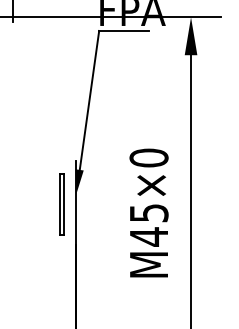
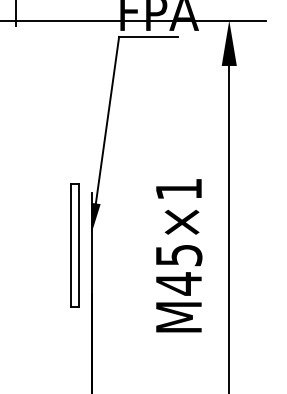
text: (148, 158) -> (178, 189), M45×0 -> M45×1
part: (61, 204) -> (74, 245), size x1.67

